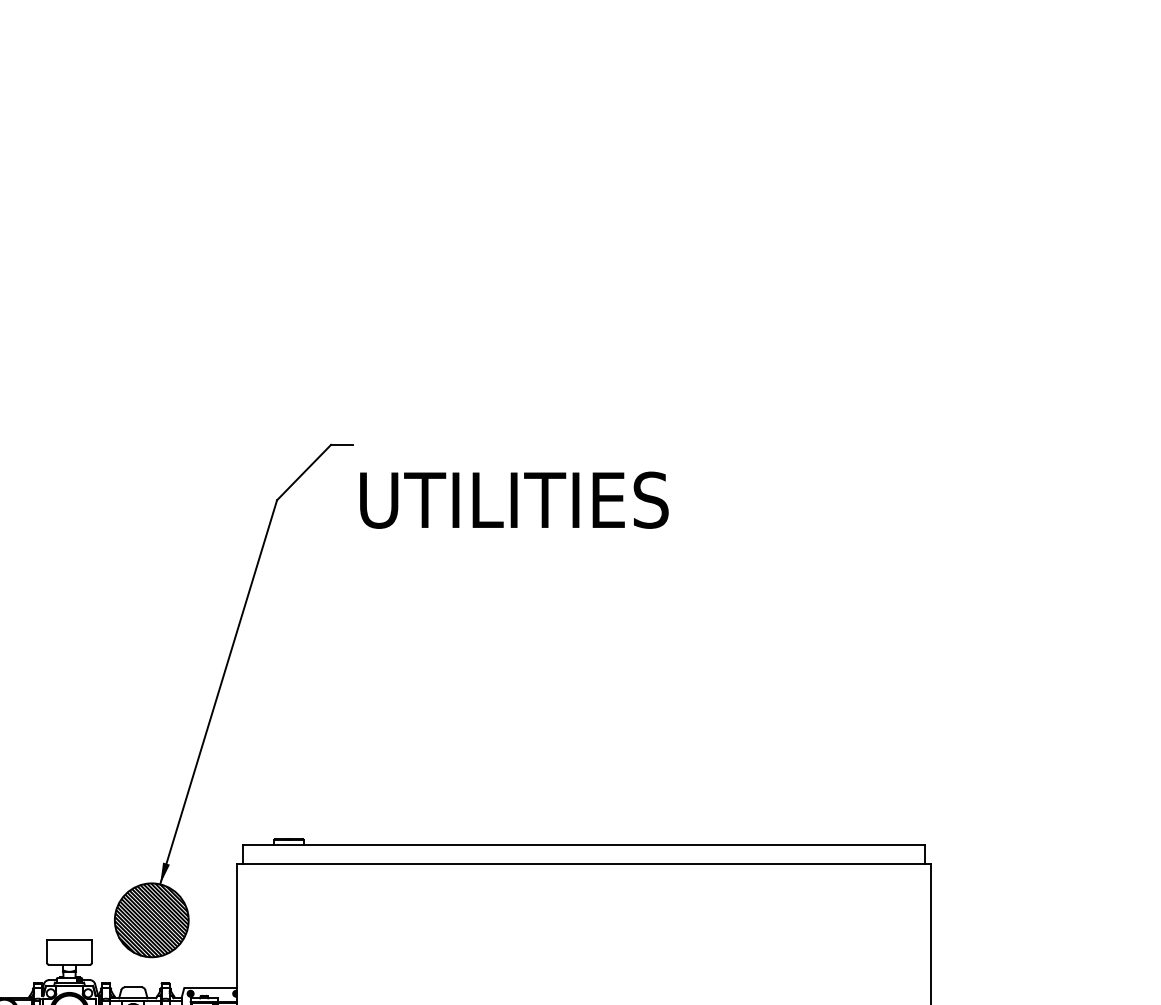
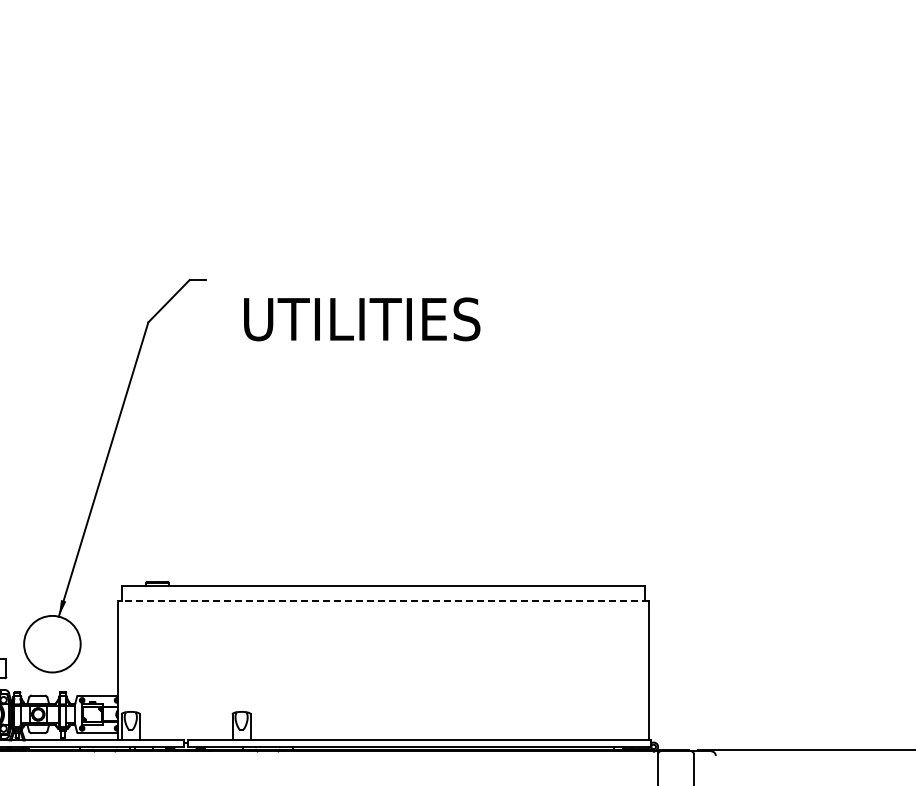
text: (514, 500) -> (362, 319), moved
line: (583, 863) -> (383, 600), solid -> dashed
hatch: (151, 919) -> (52, 643), removed

